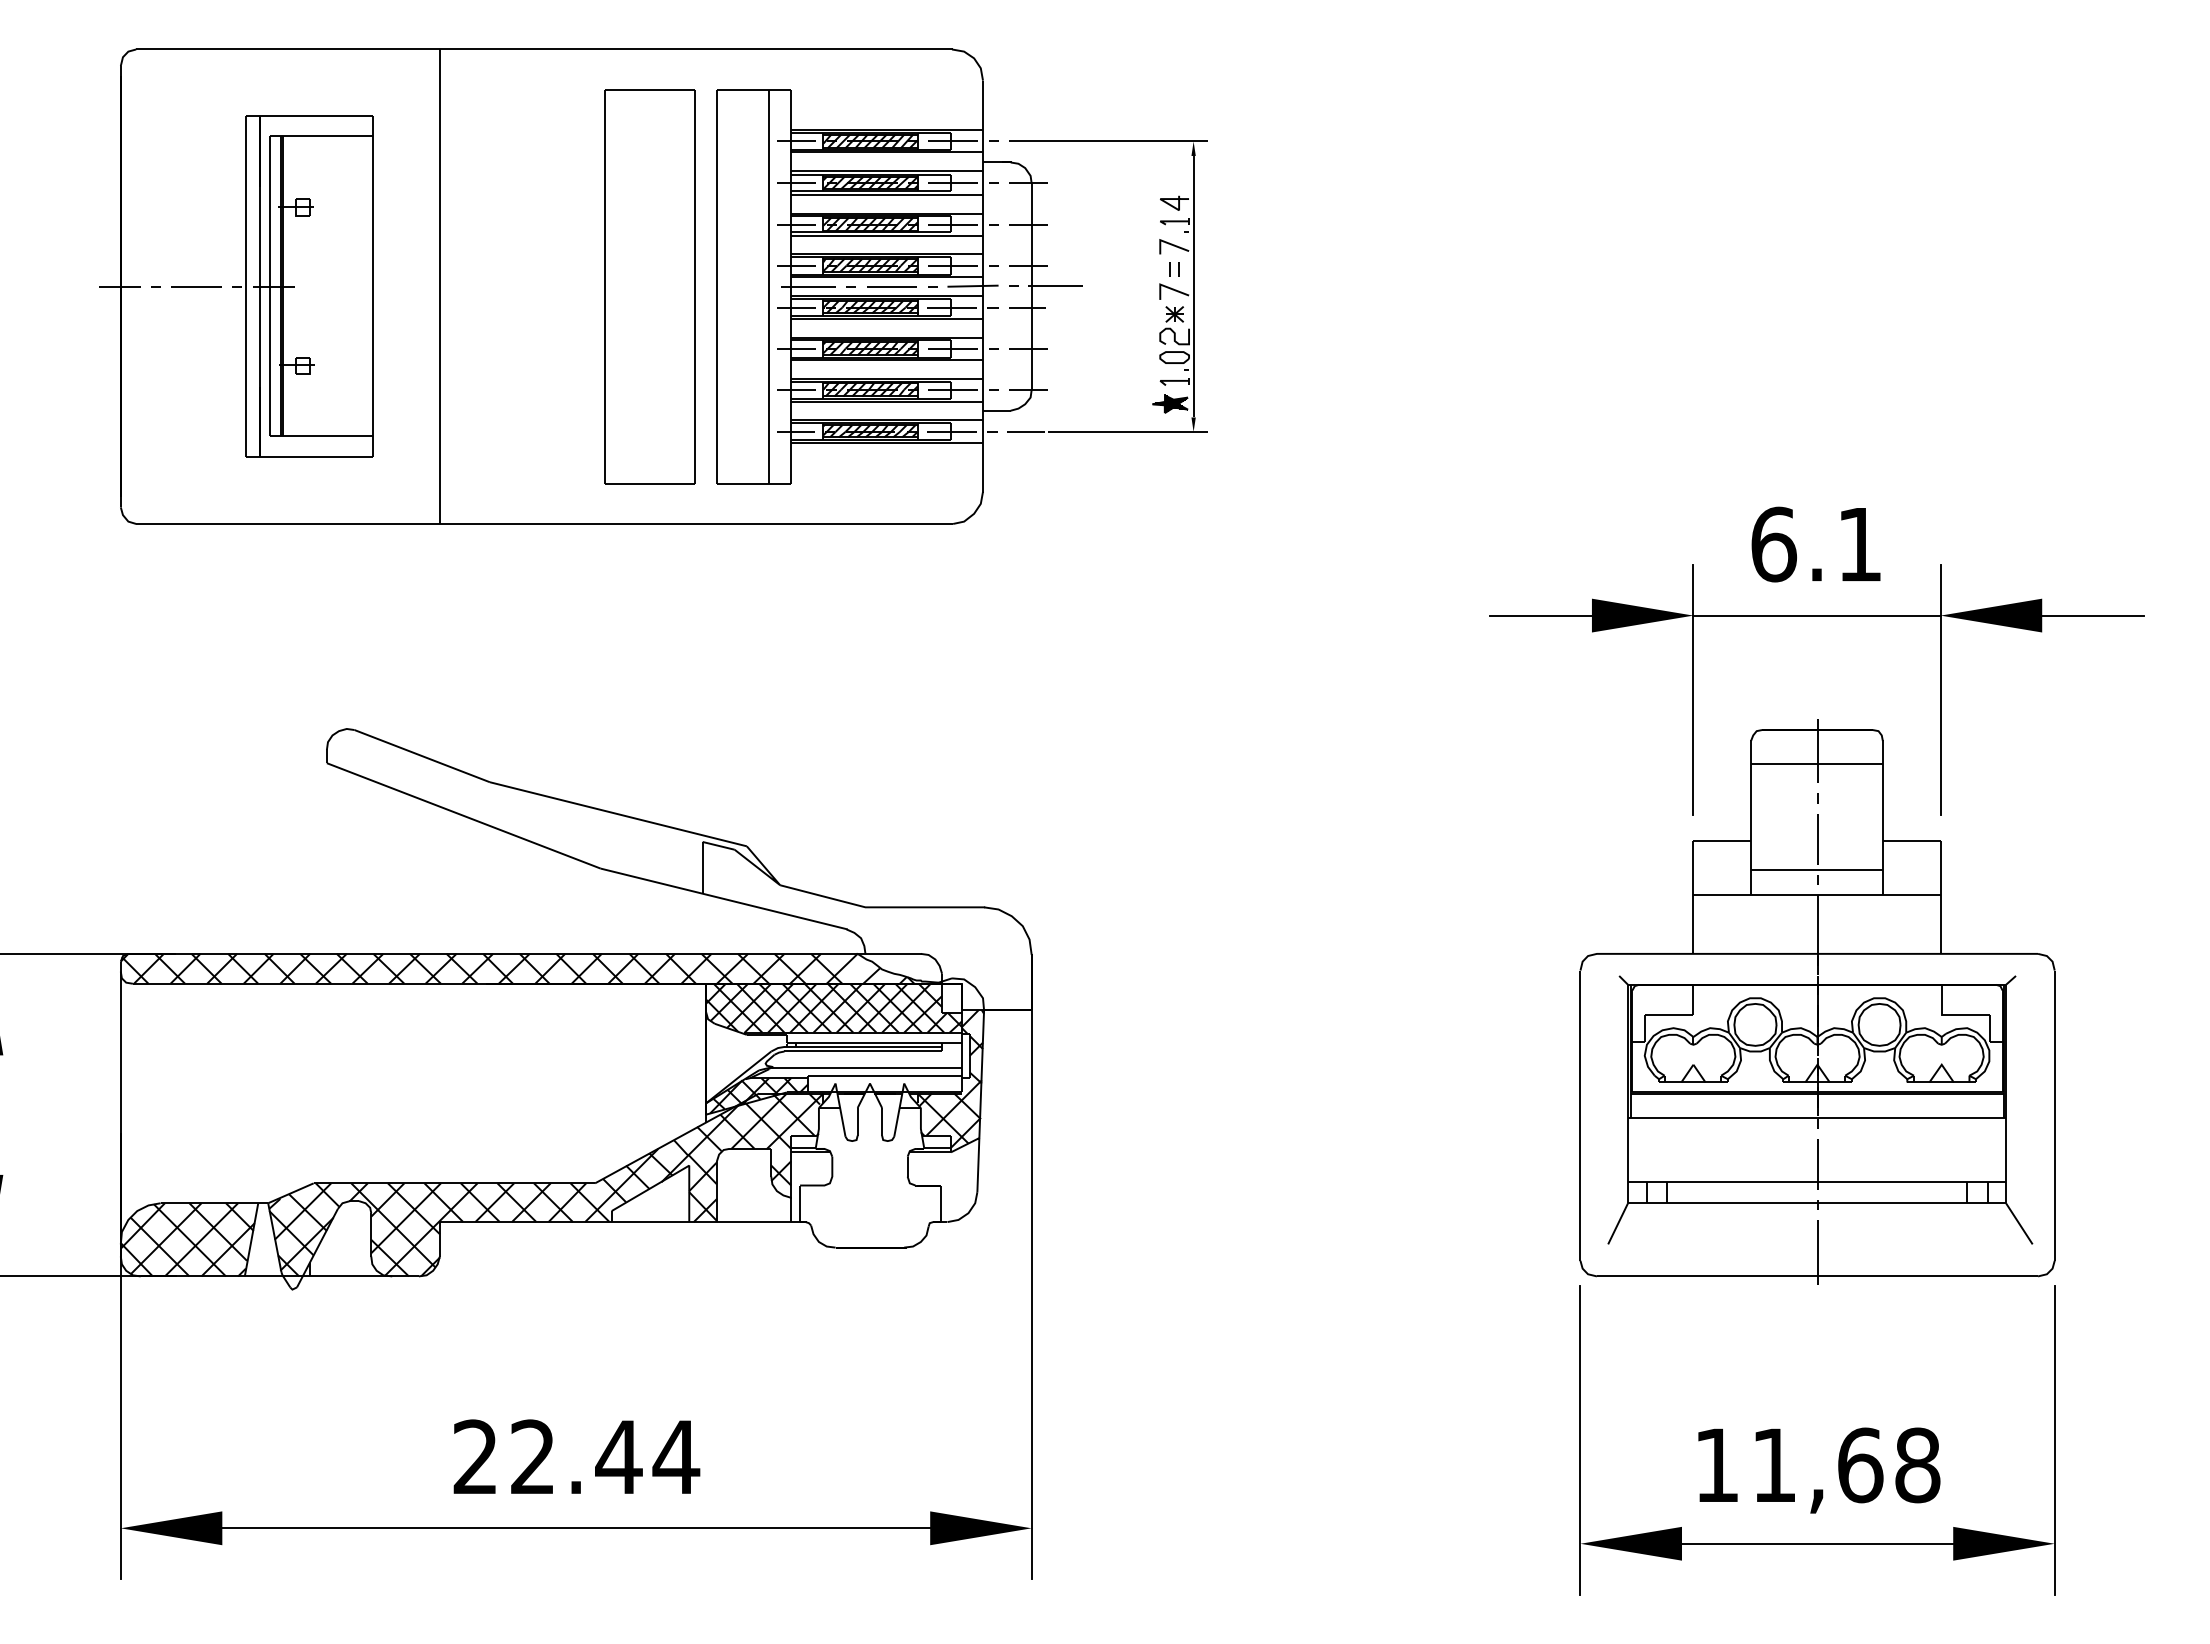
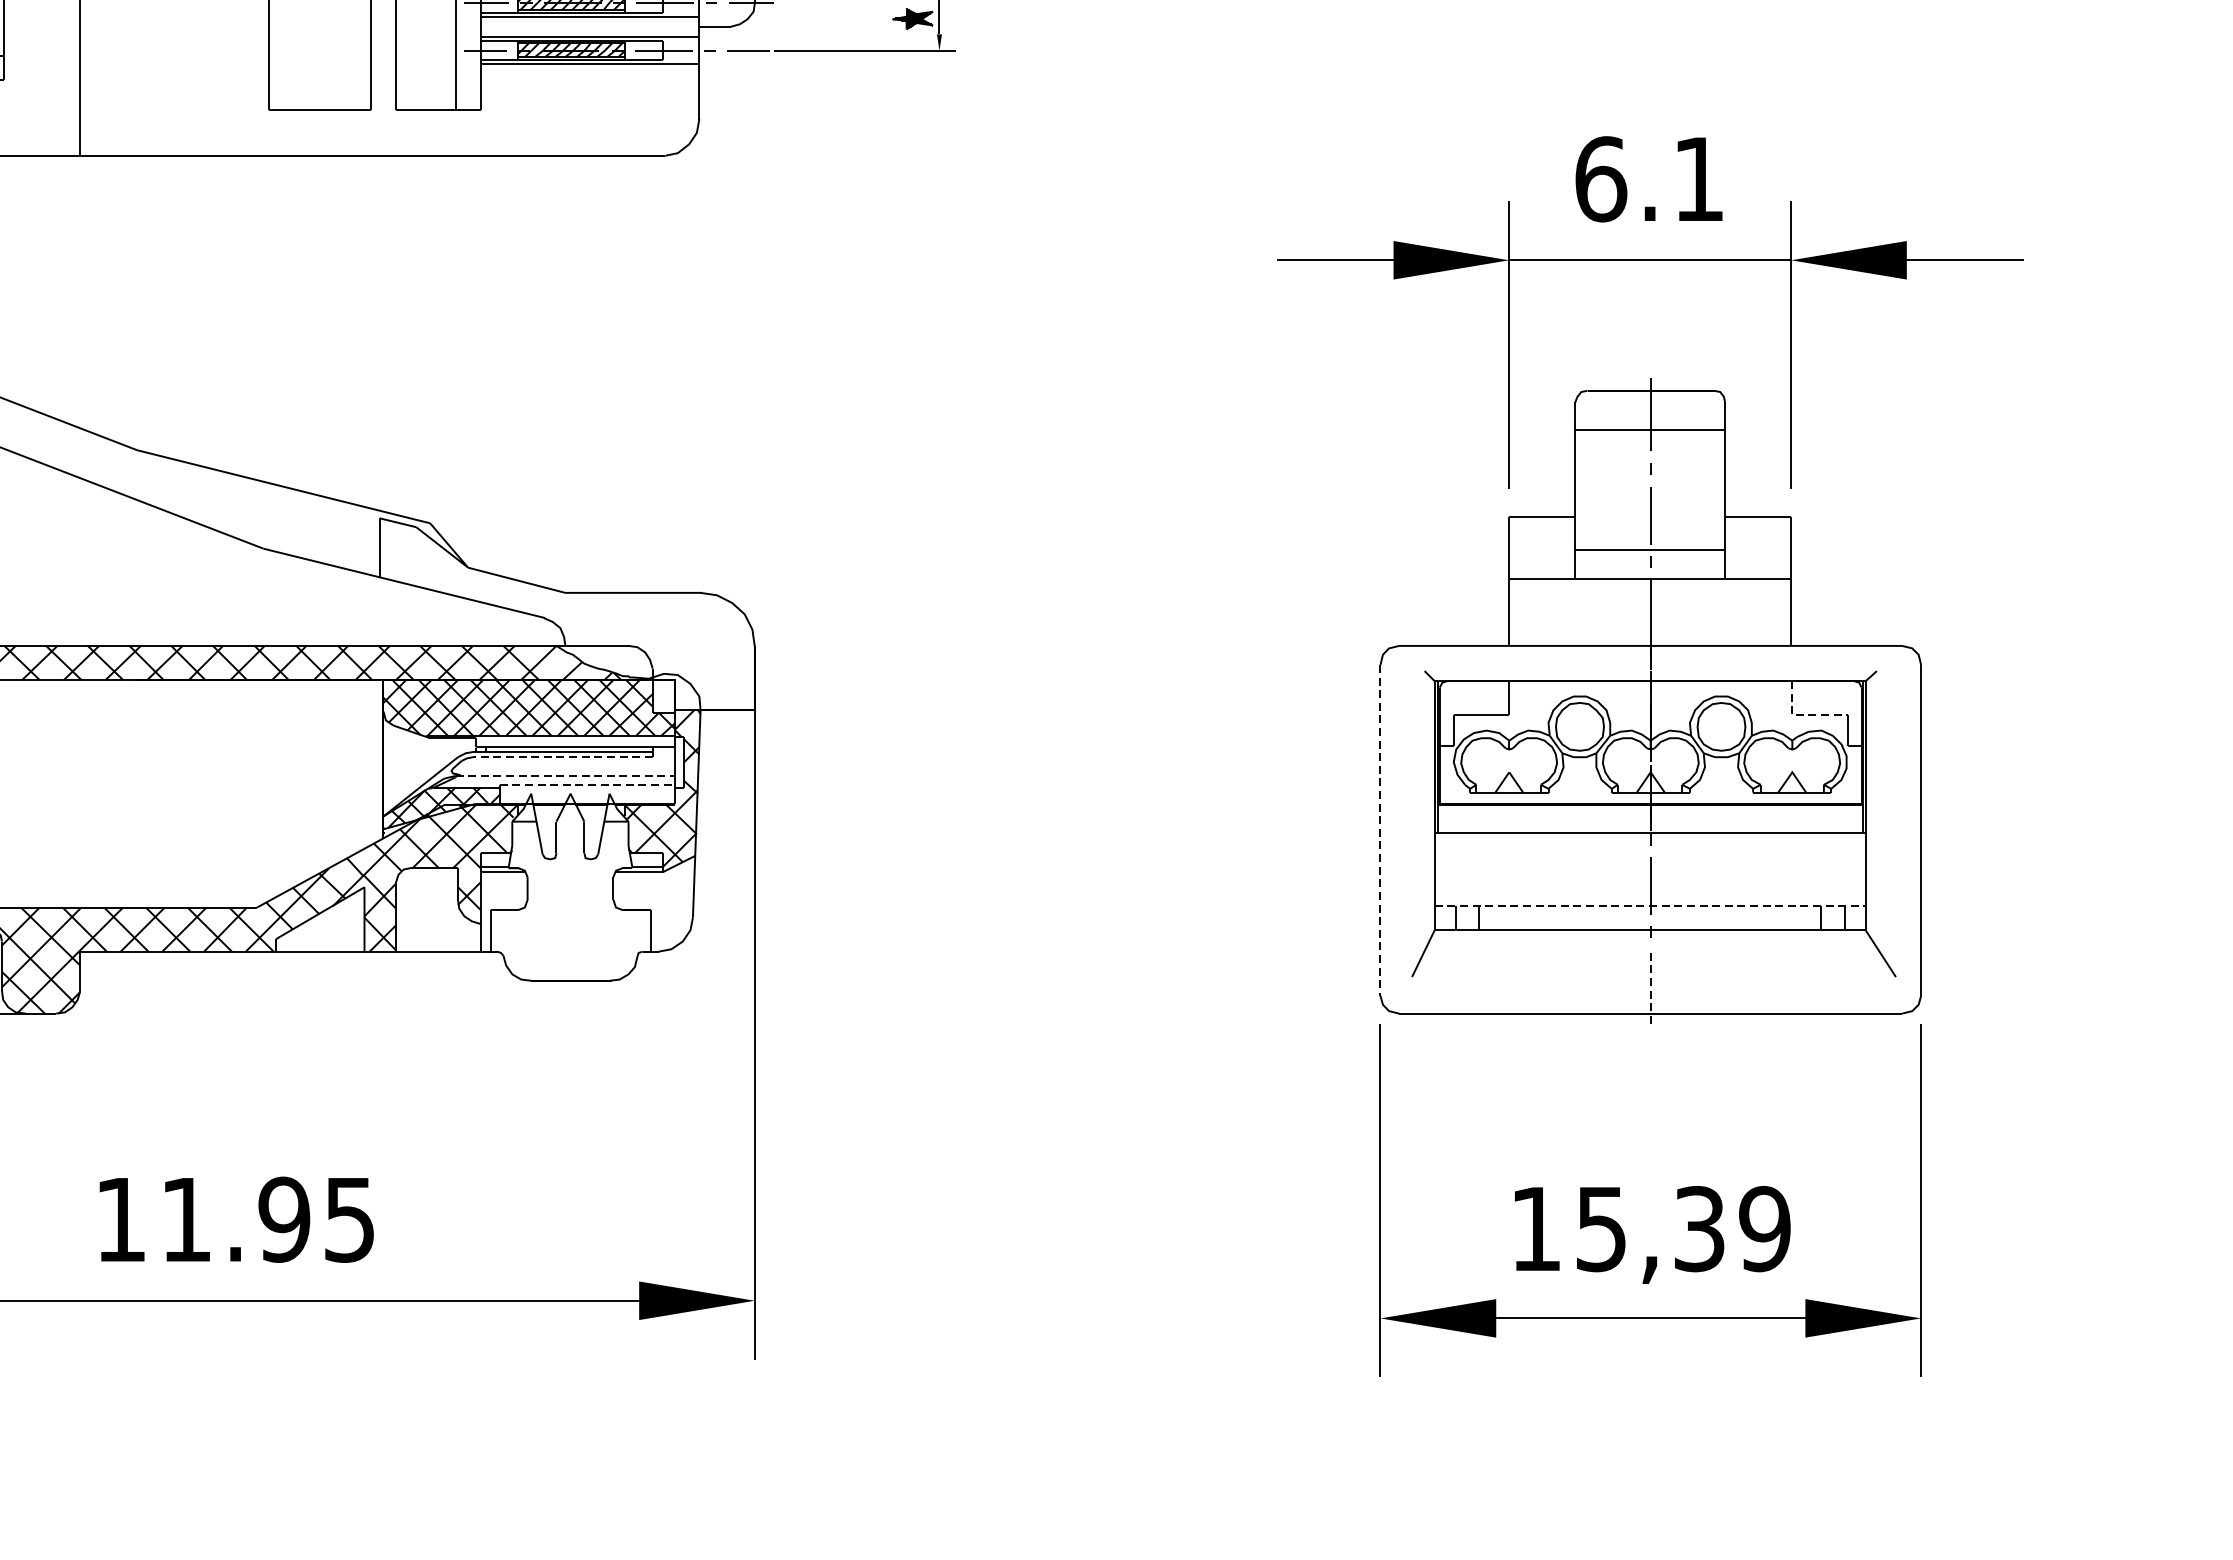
line: (1950, 1014) -> (1802, 715), solid -> dashed
line: (863, 1051) -> (563, 757), solid -> dashed
line: (866, 1067) -> (566, 775), solid -> dashed
line: (885, 1075) -> (588, 784), solid -> dashed
line: (1580, 1116) -> (1380, 831), solid -> dashed
line: (1817, 1182) -> (1650, 906), solid -> dashed
line: (1817, 1252) -> (1650, 986), solid -> dashed
text: (576, 1457) -> (235, 1220), 22.44 -> 11.95
text: (1846, 1465) -> (1683, 1229), 11,68 -> 15,39

